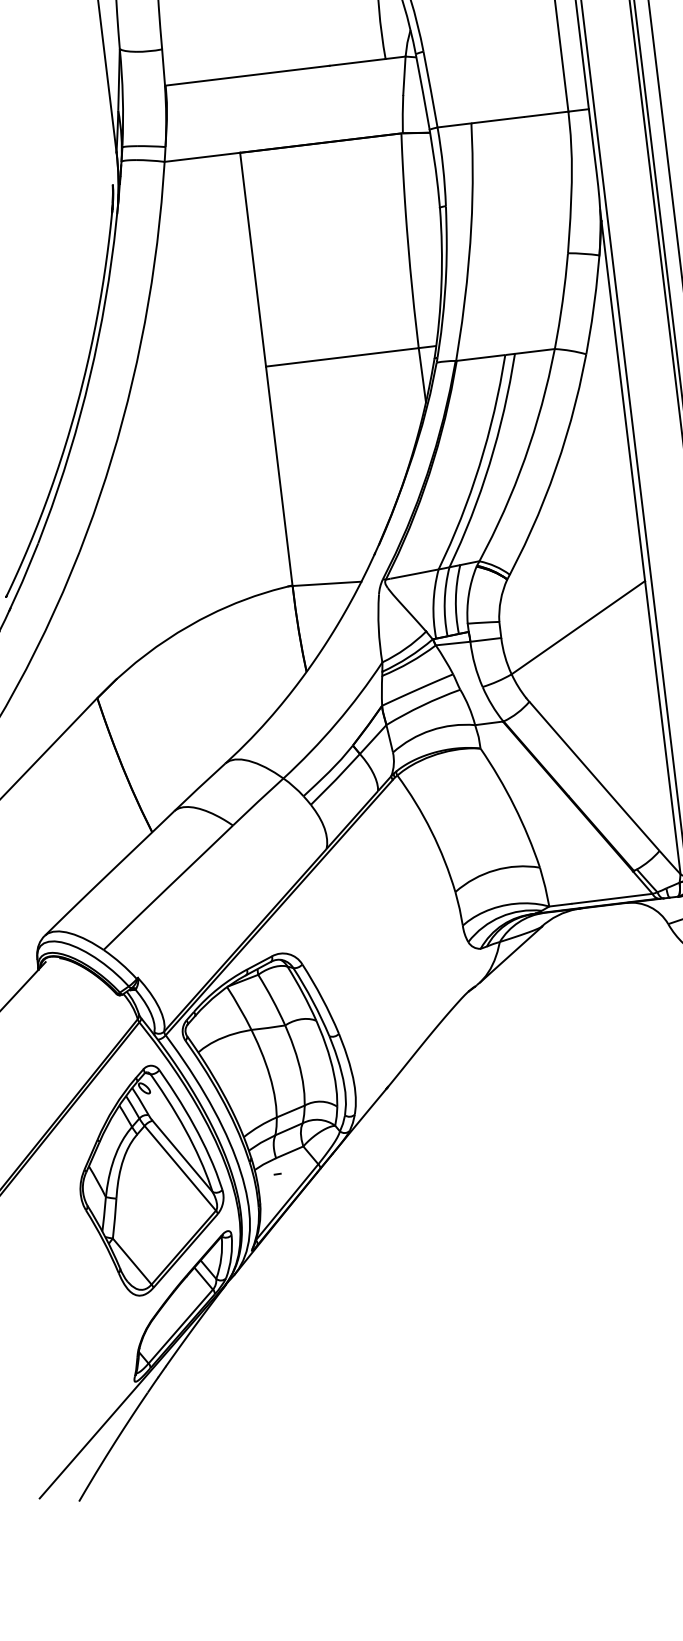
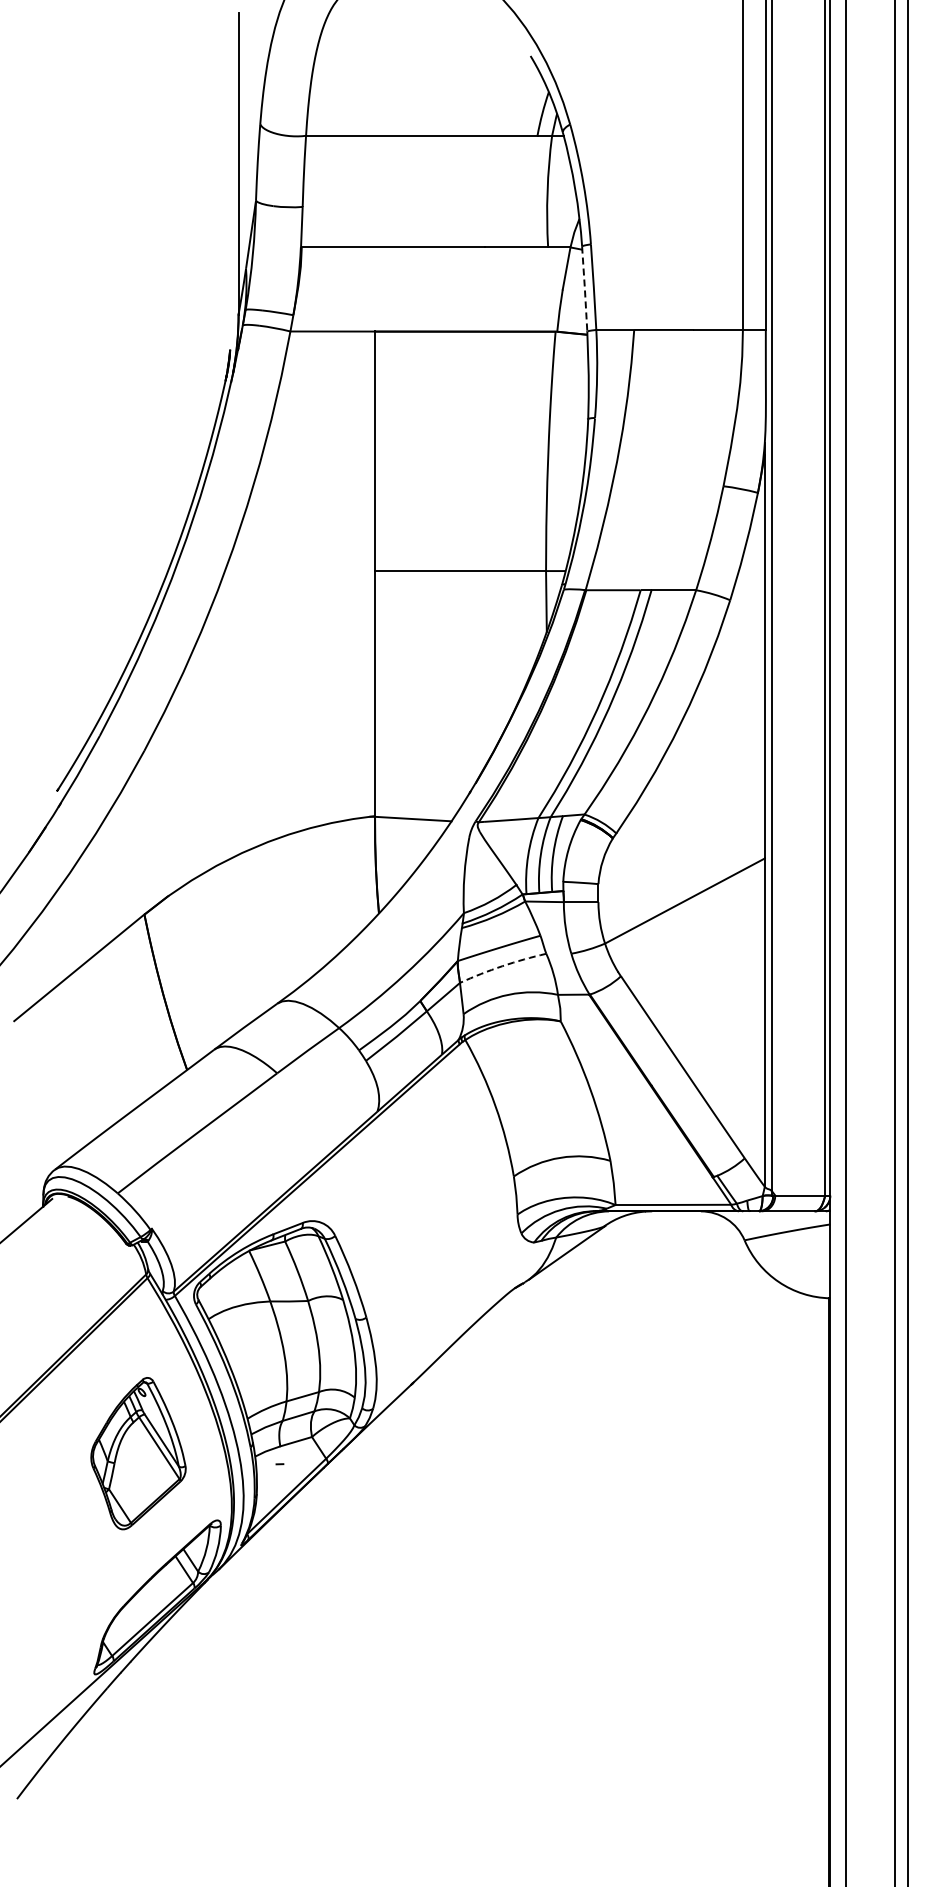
line: (422, 92) -> (584, 289), solid -> dashed
arc: (422, 705) -> (502, 966), solid -> dashed
part: (150, 1179) -> (138, 1453), size x0.6

